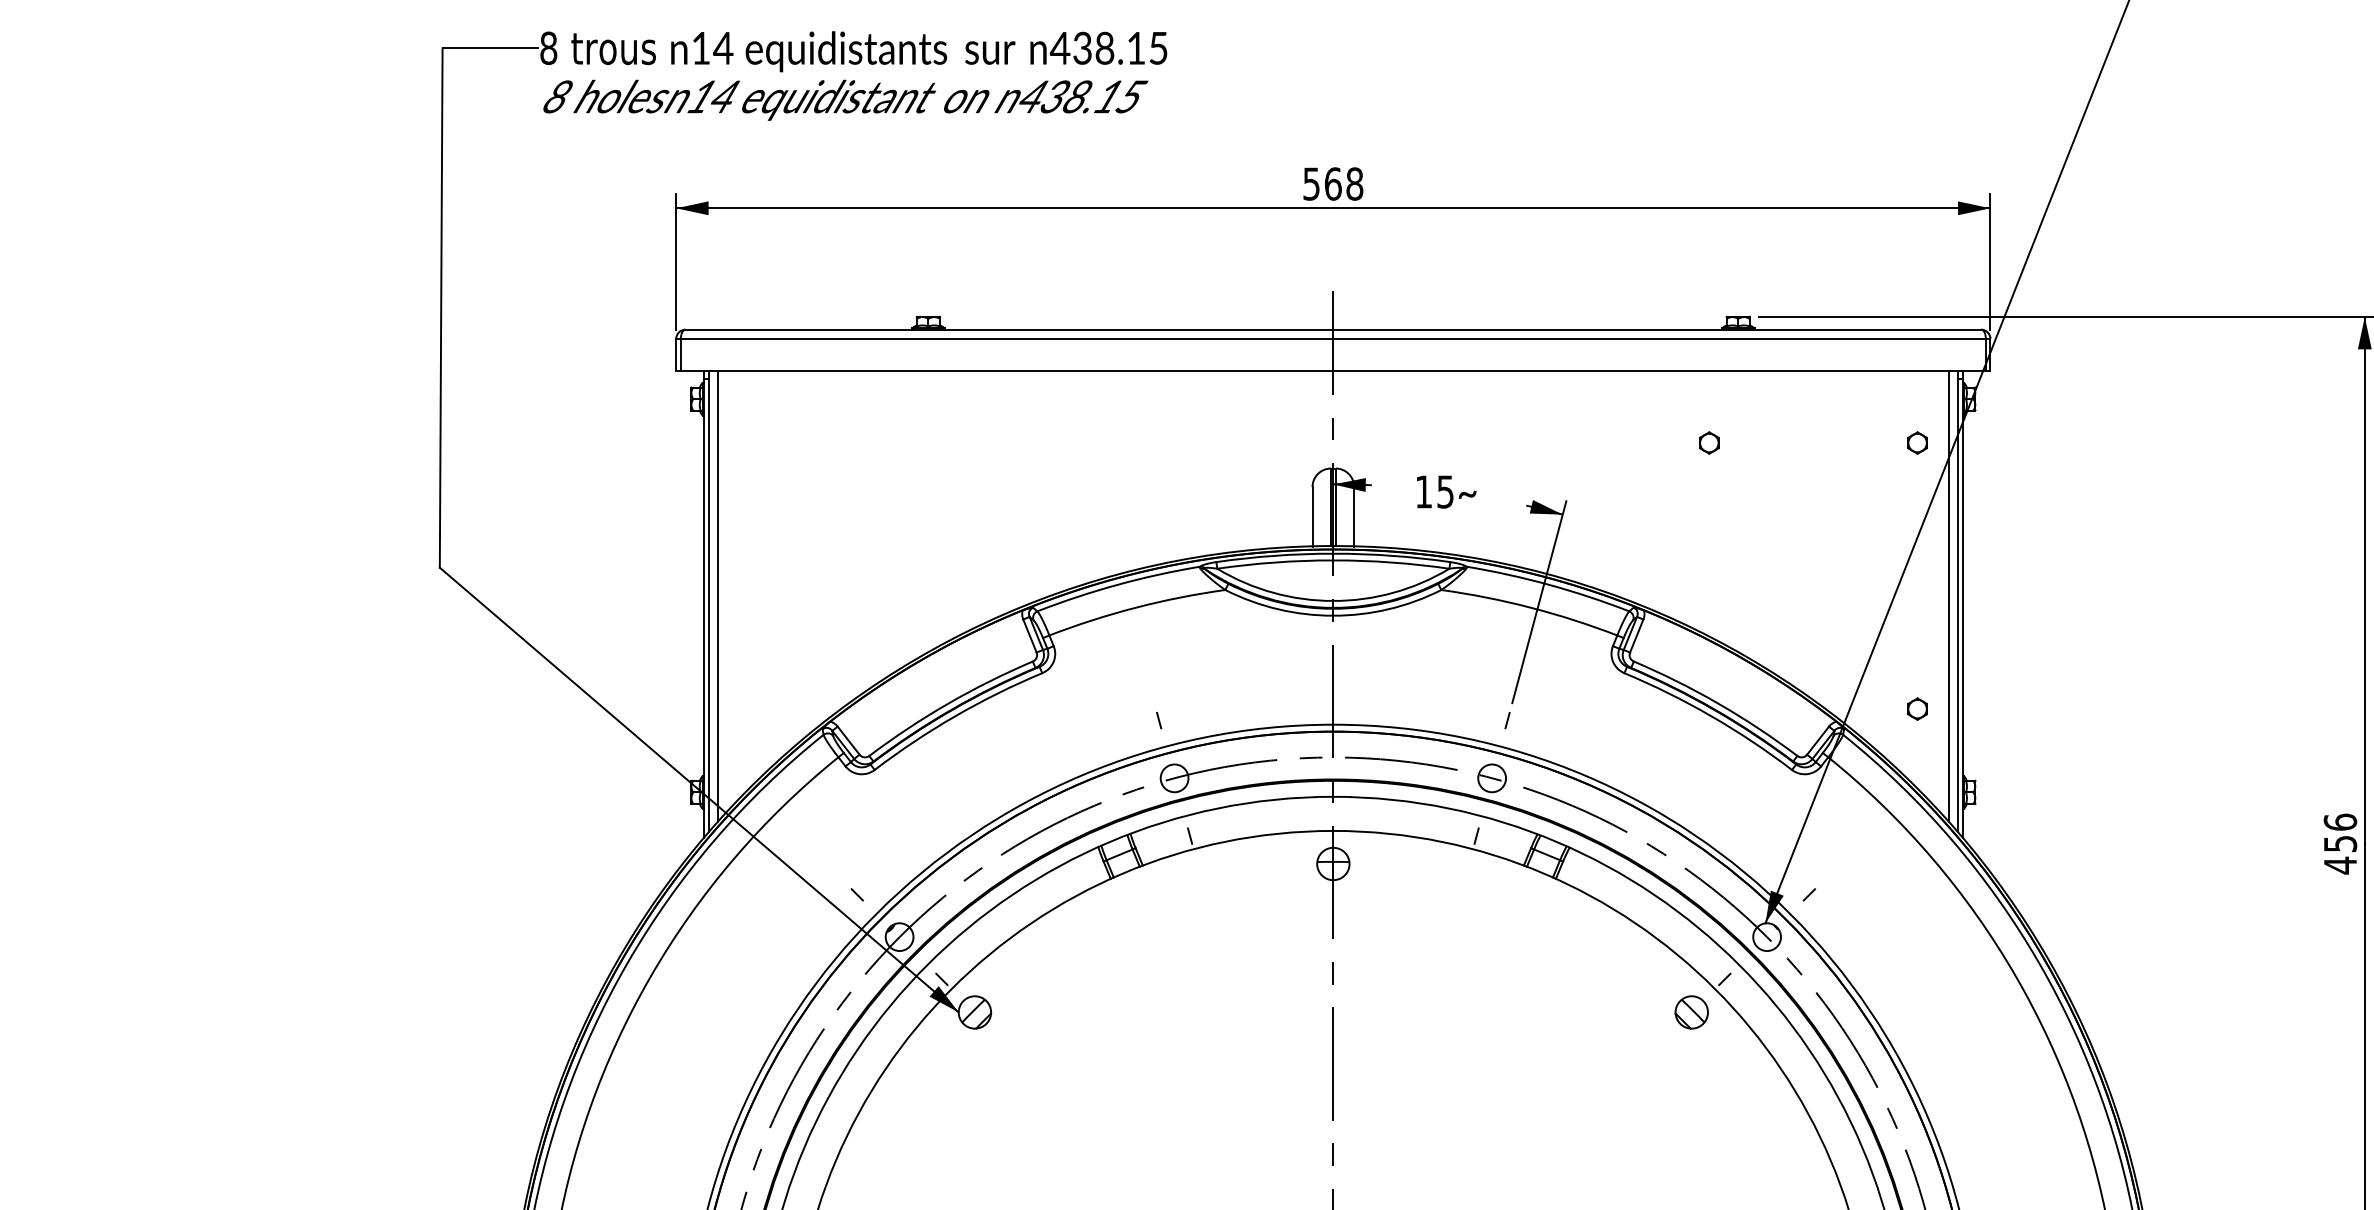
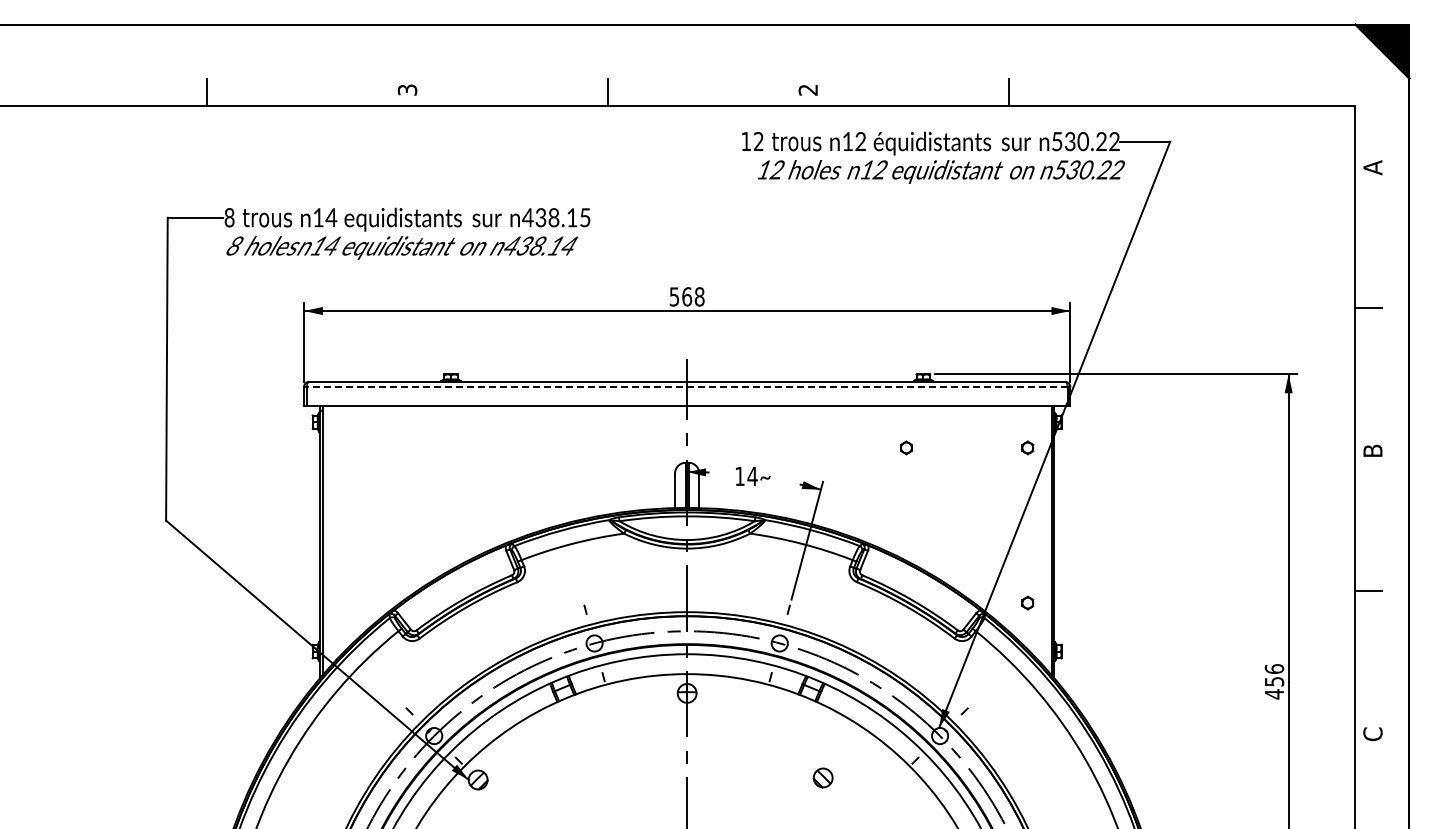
text: (1131, 95) -> (569, 245), 438.15 -> 438.14
line: (1333, 339) -> (687, 387), solid -> dashed
text: (1445, 492) -> (752, 476), 15 -> 14
line: (718, 596) -> (328, 537), removed
line: (1949, 596) -> (1046, 537), removed
part: (1690, 1011) -> (822, 777), moved

